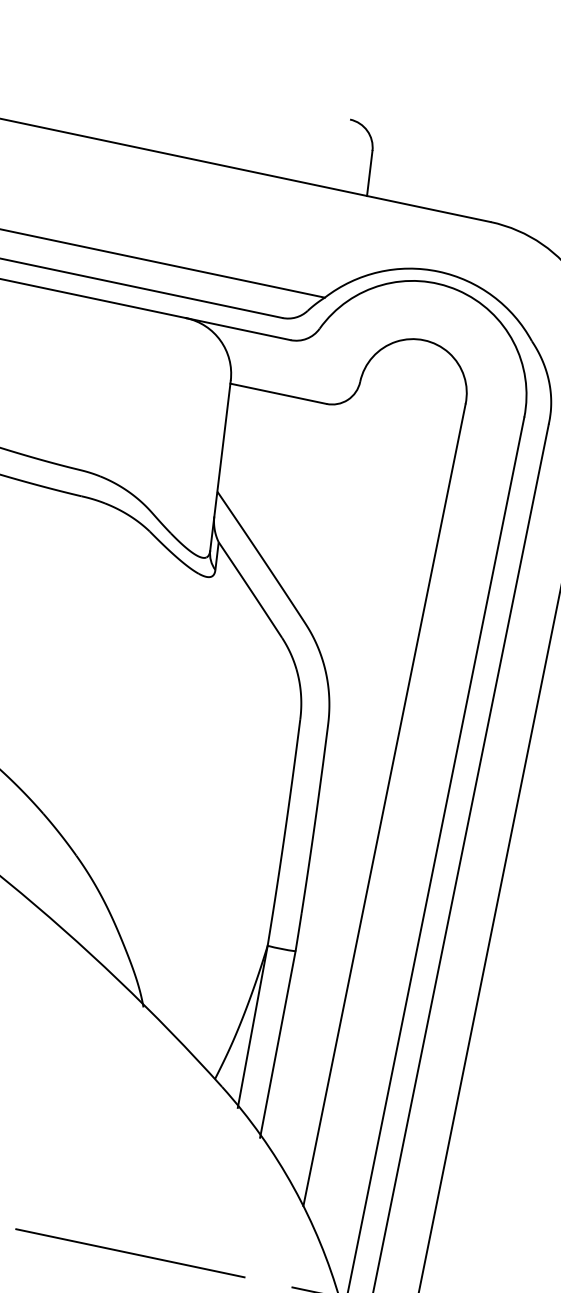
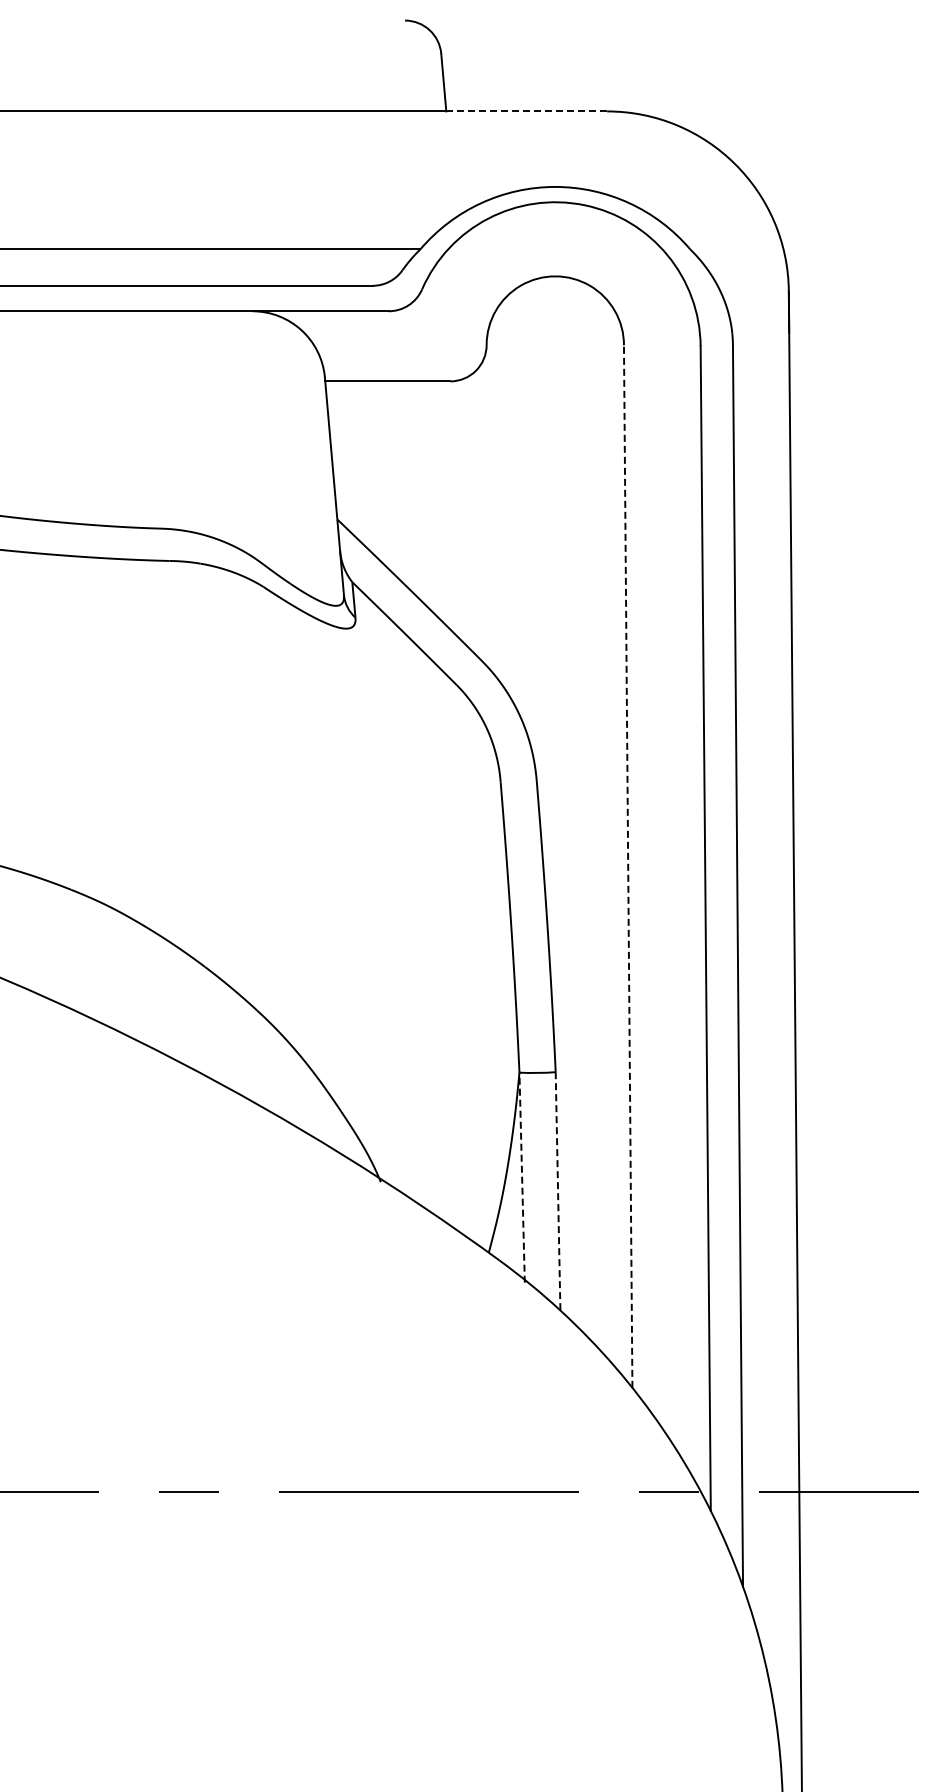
line: (428, 209) -> (526, 111), solid -> dashed
line: (384, 805) -> (628, 866), solid -> dashed
line: (253, 1026) -> (522, 1177), solid -> dashed
line: (278, 1044) -> (558, 1193), solid -> dashed

